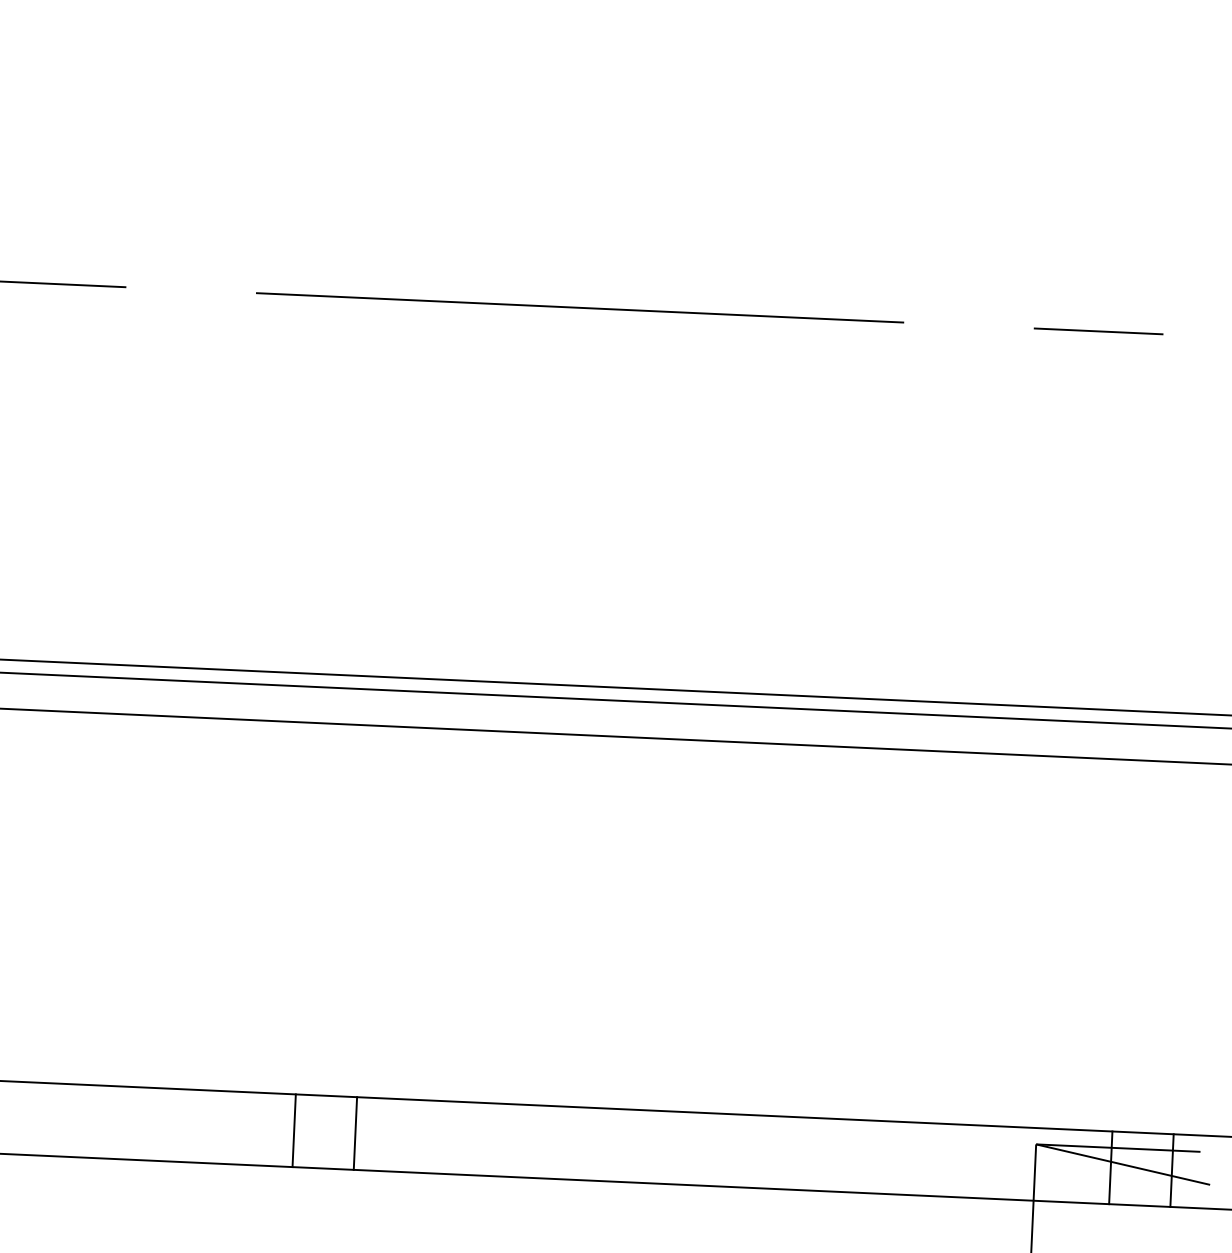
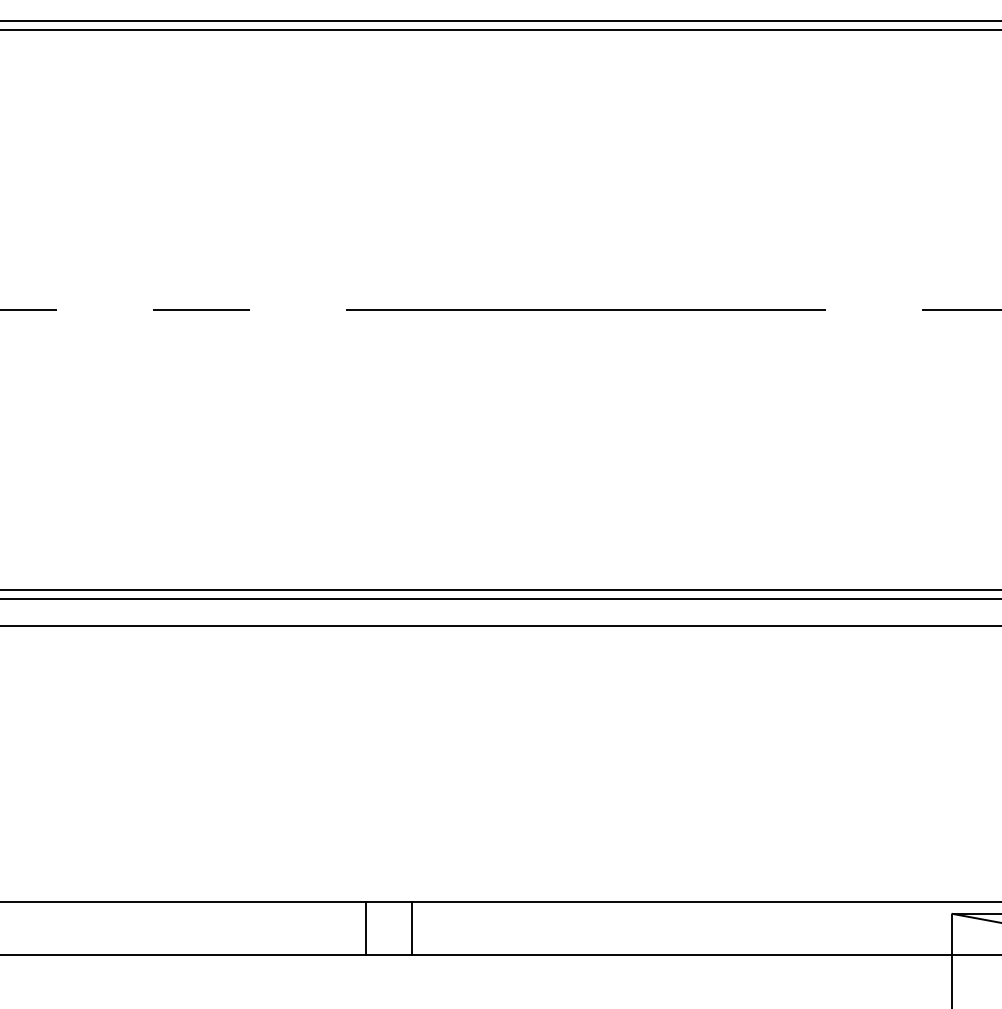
line: (294, 1130) -> (366, 928), moved
line: (355, 1133) -> (412, 928), moved

